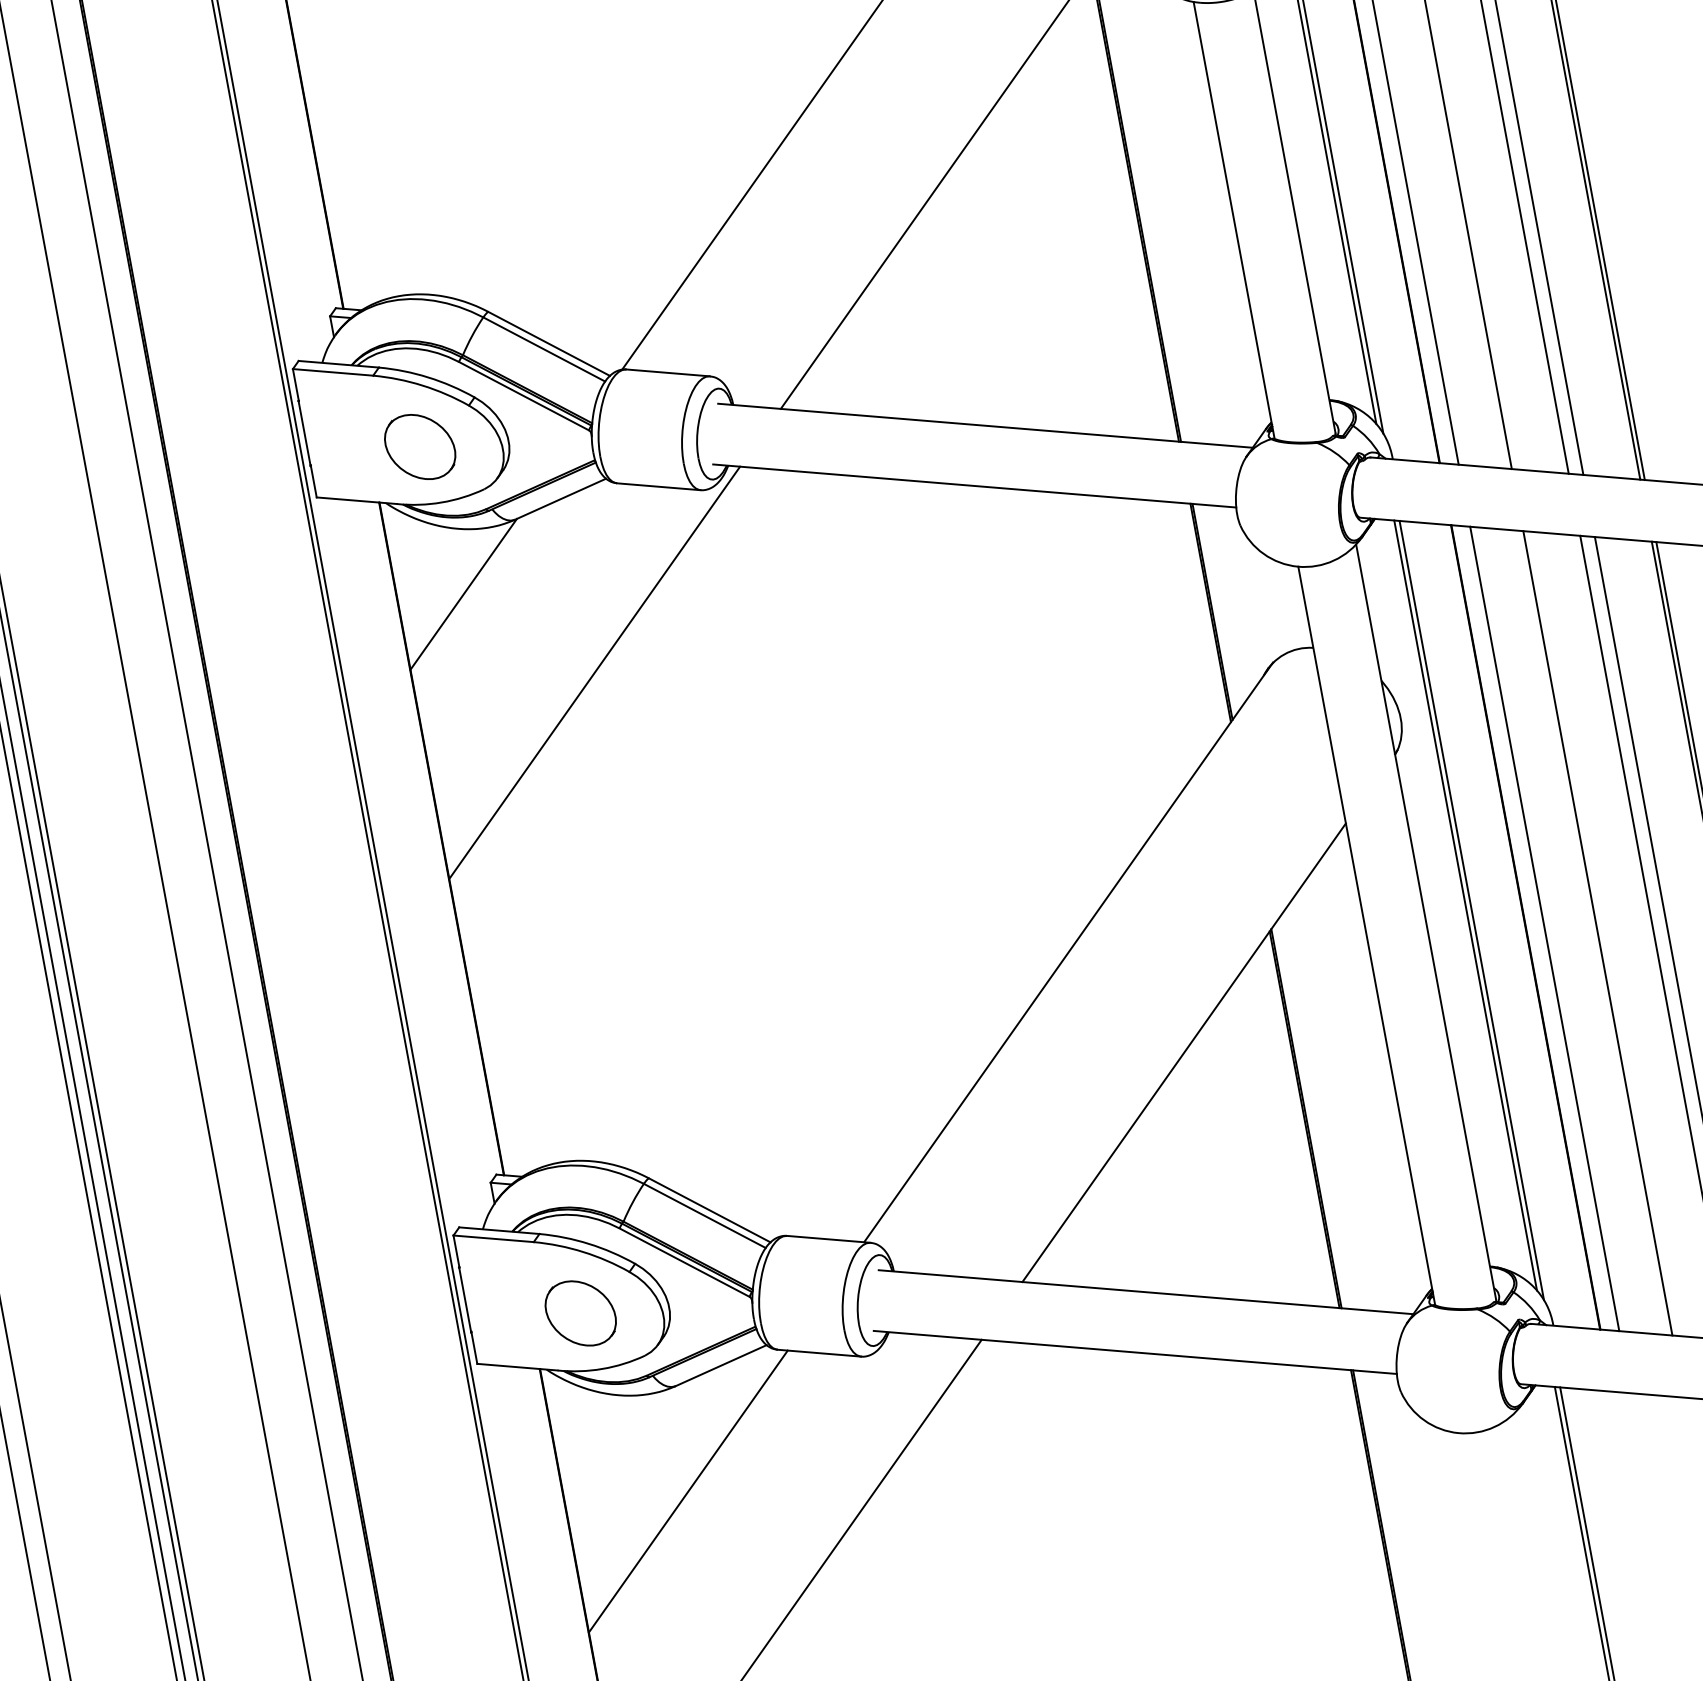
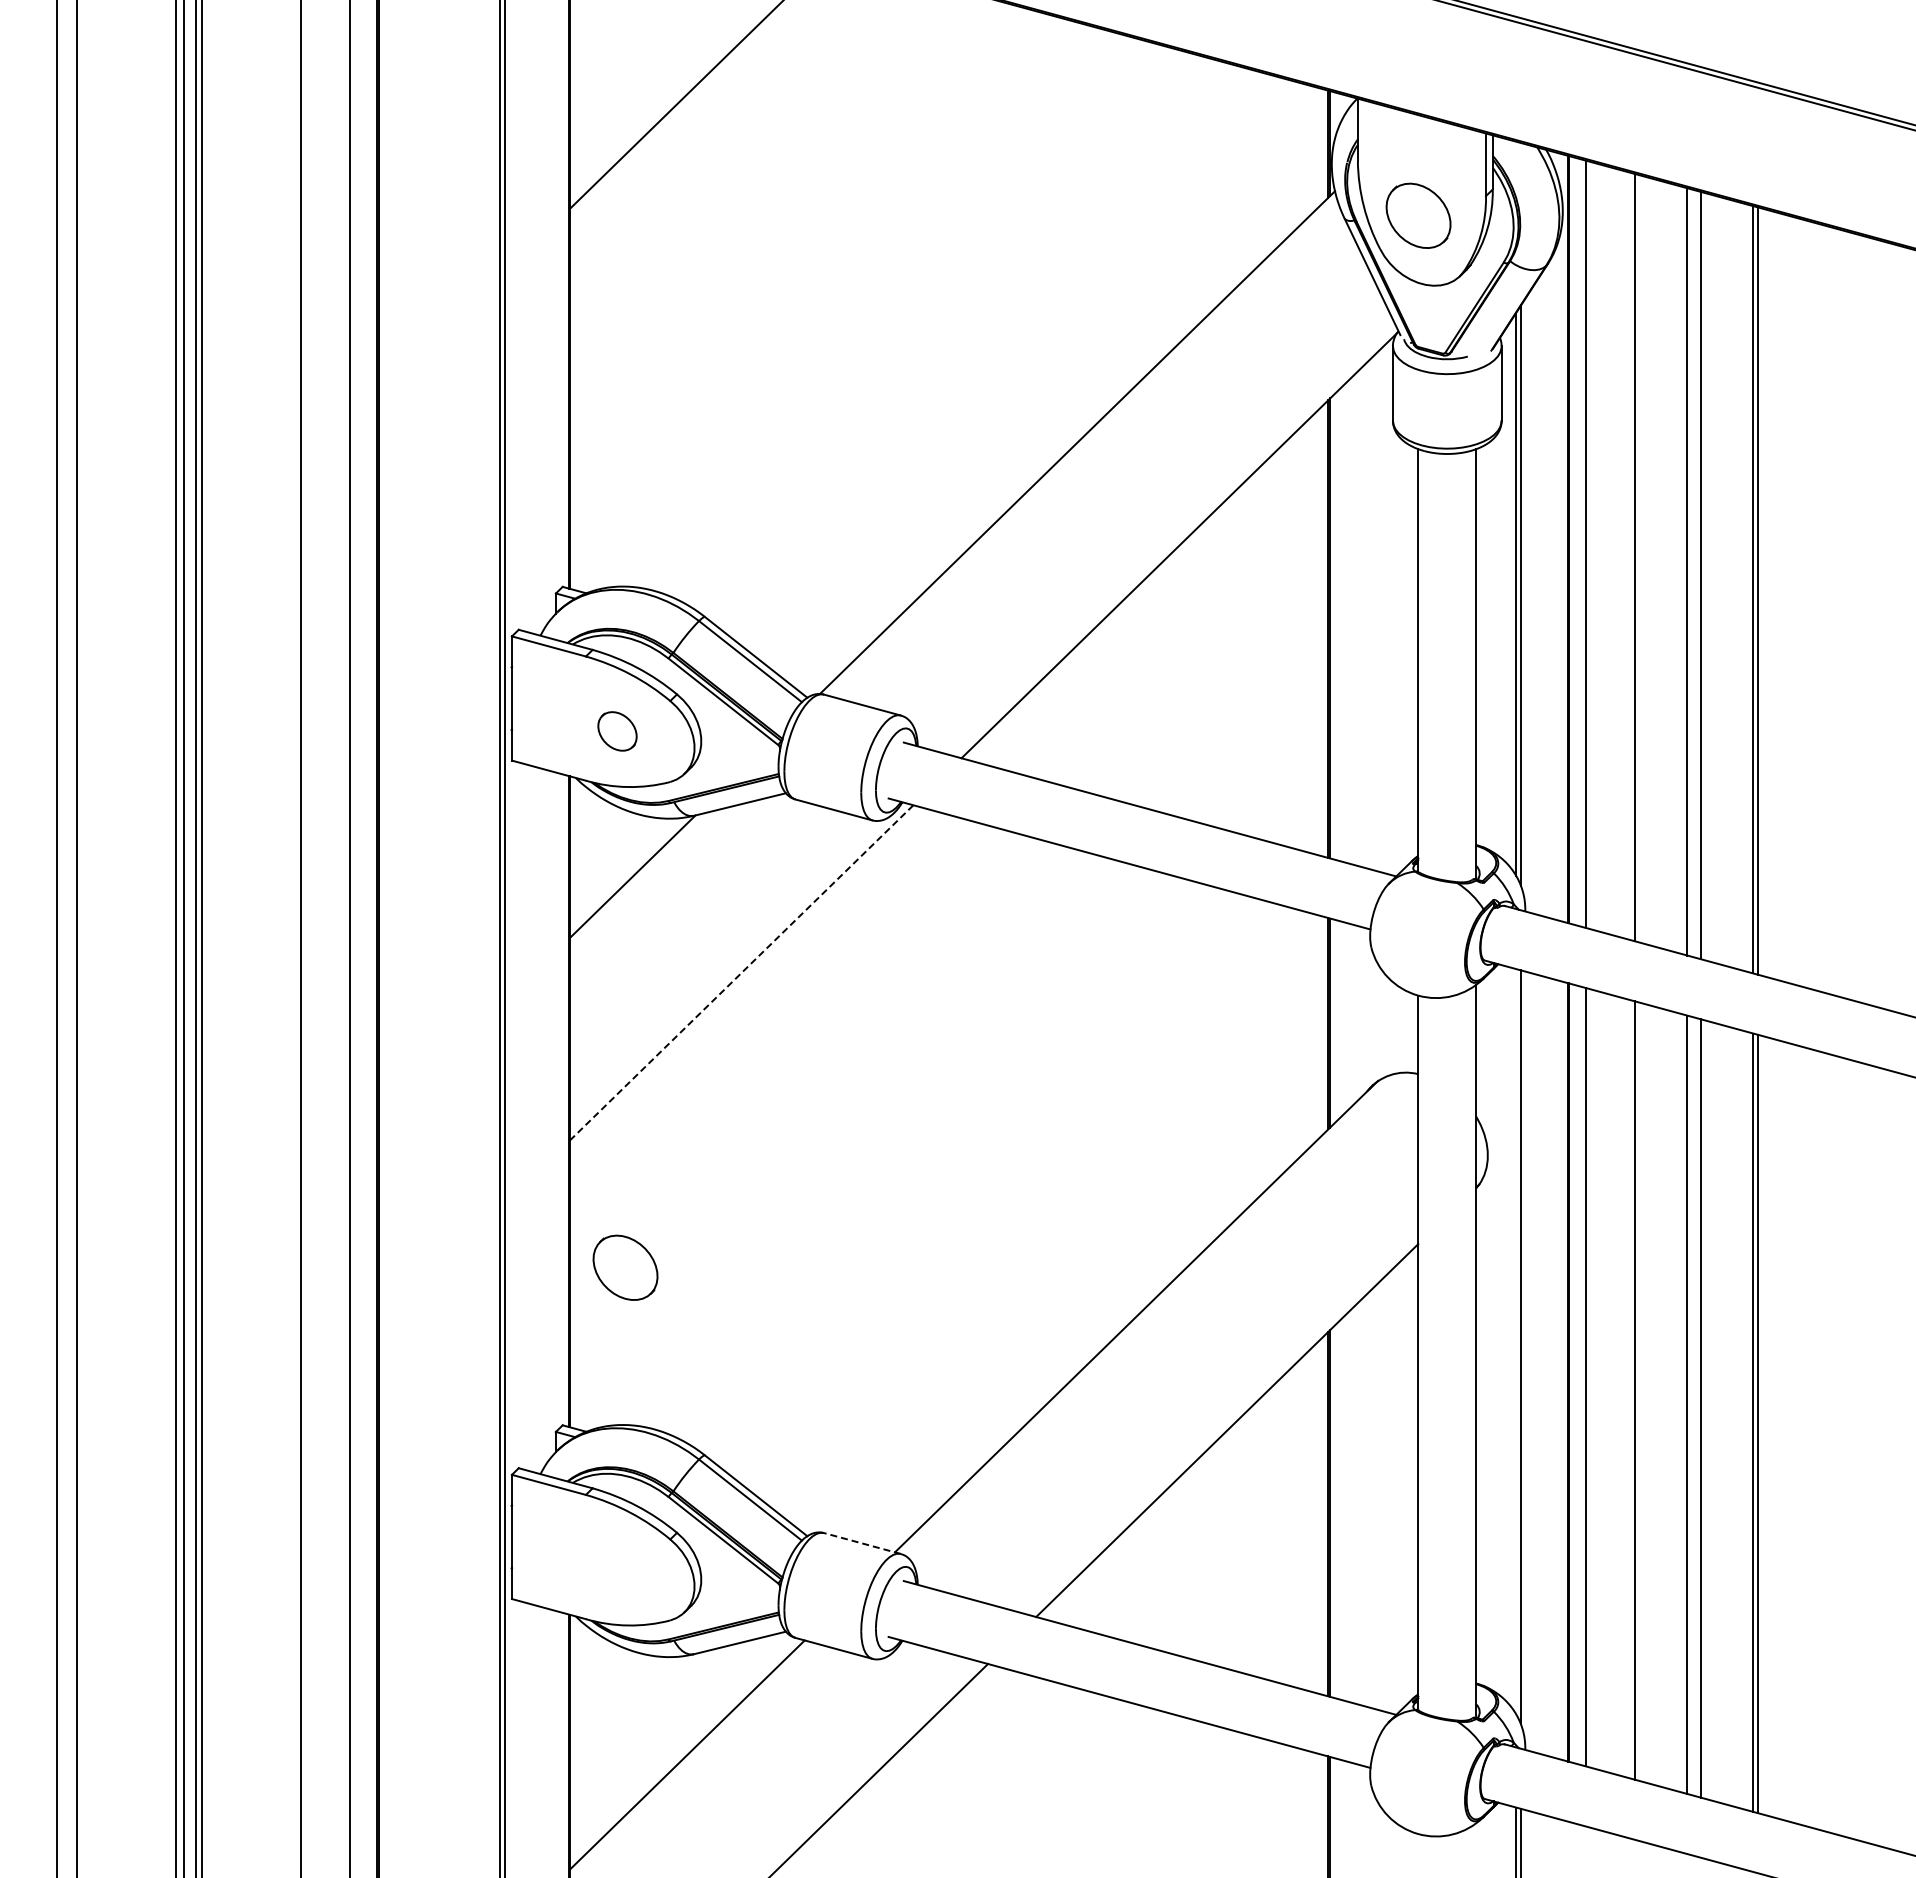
part: (420, 447) -> (617, 731), size x0.6
line: (595, 672) -> (742, 972), solid -> dashed
line: (1466, 905) -> (1516, 1341), removed
line: (828, 1239) -> (862, 1543), solid -> dashed
part: (580, 1313) -> (625, 1267), moved

